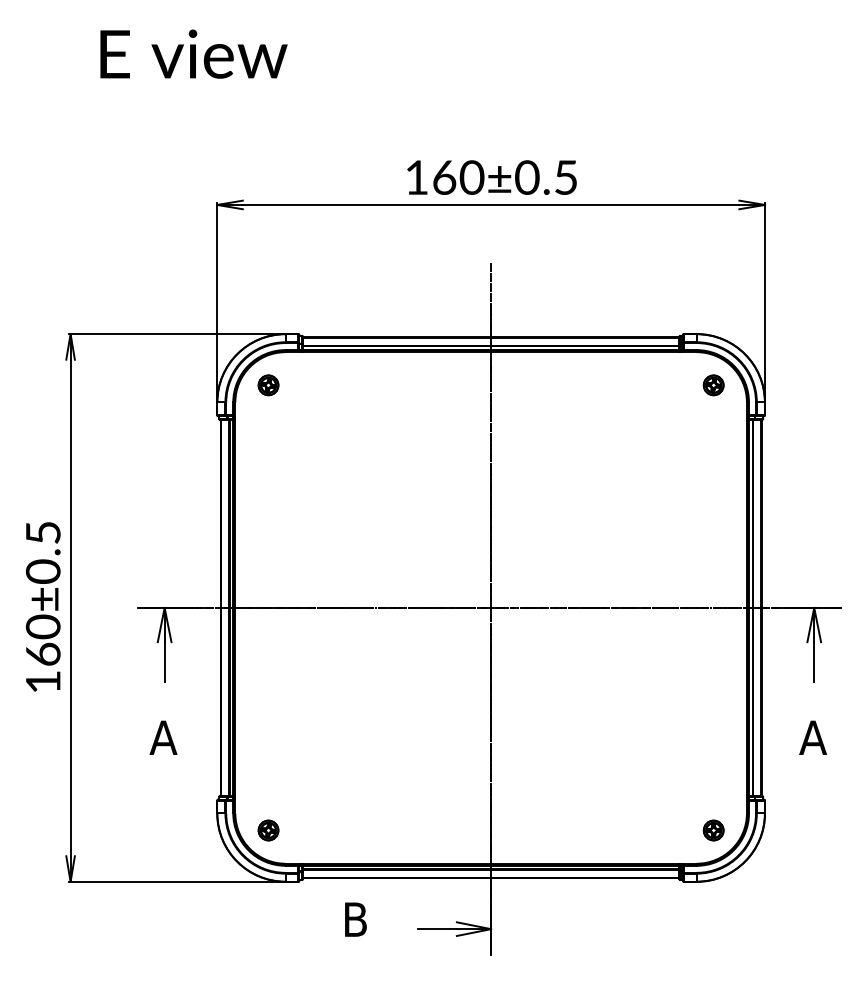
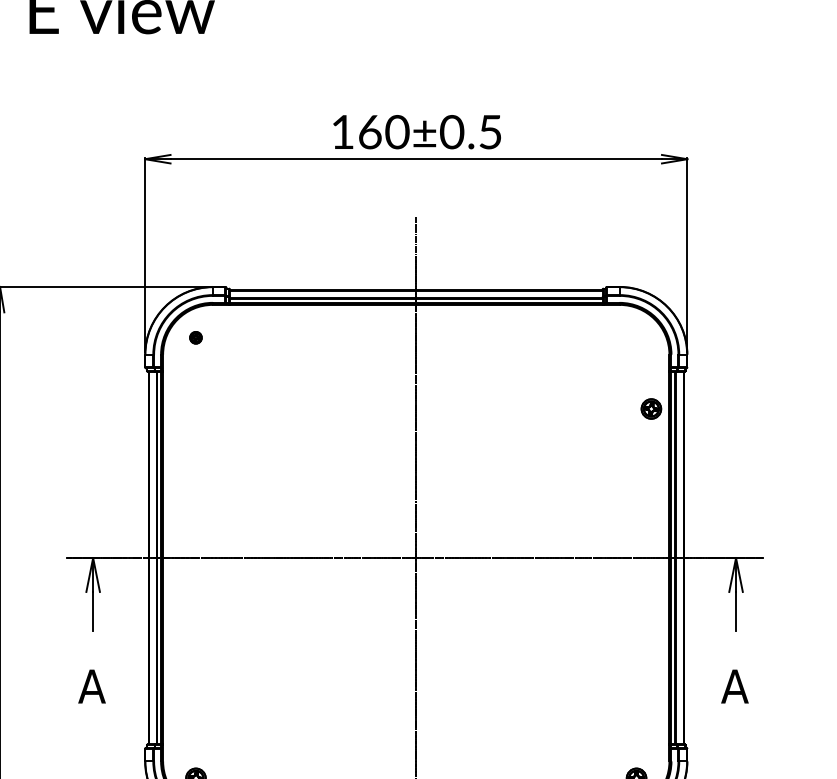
part: (268, 385) -> (195, 337), size x0.6
part: (713, 385) -> (651, 409), moved

